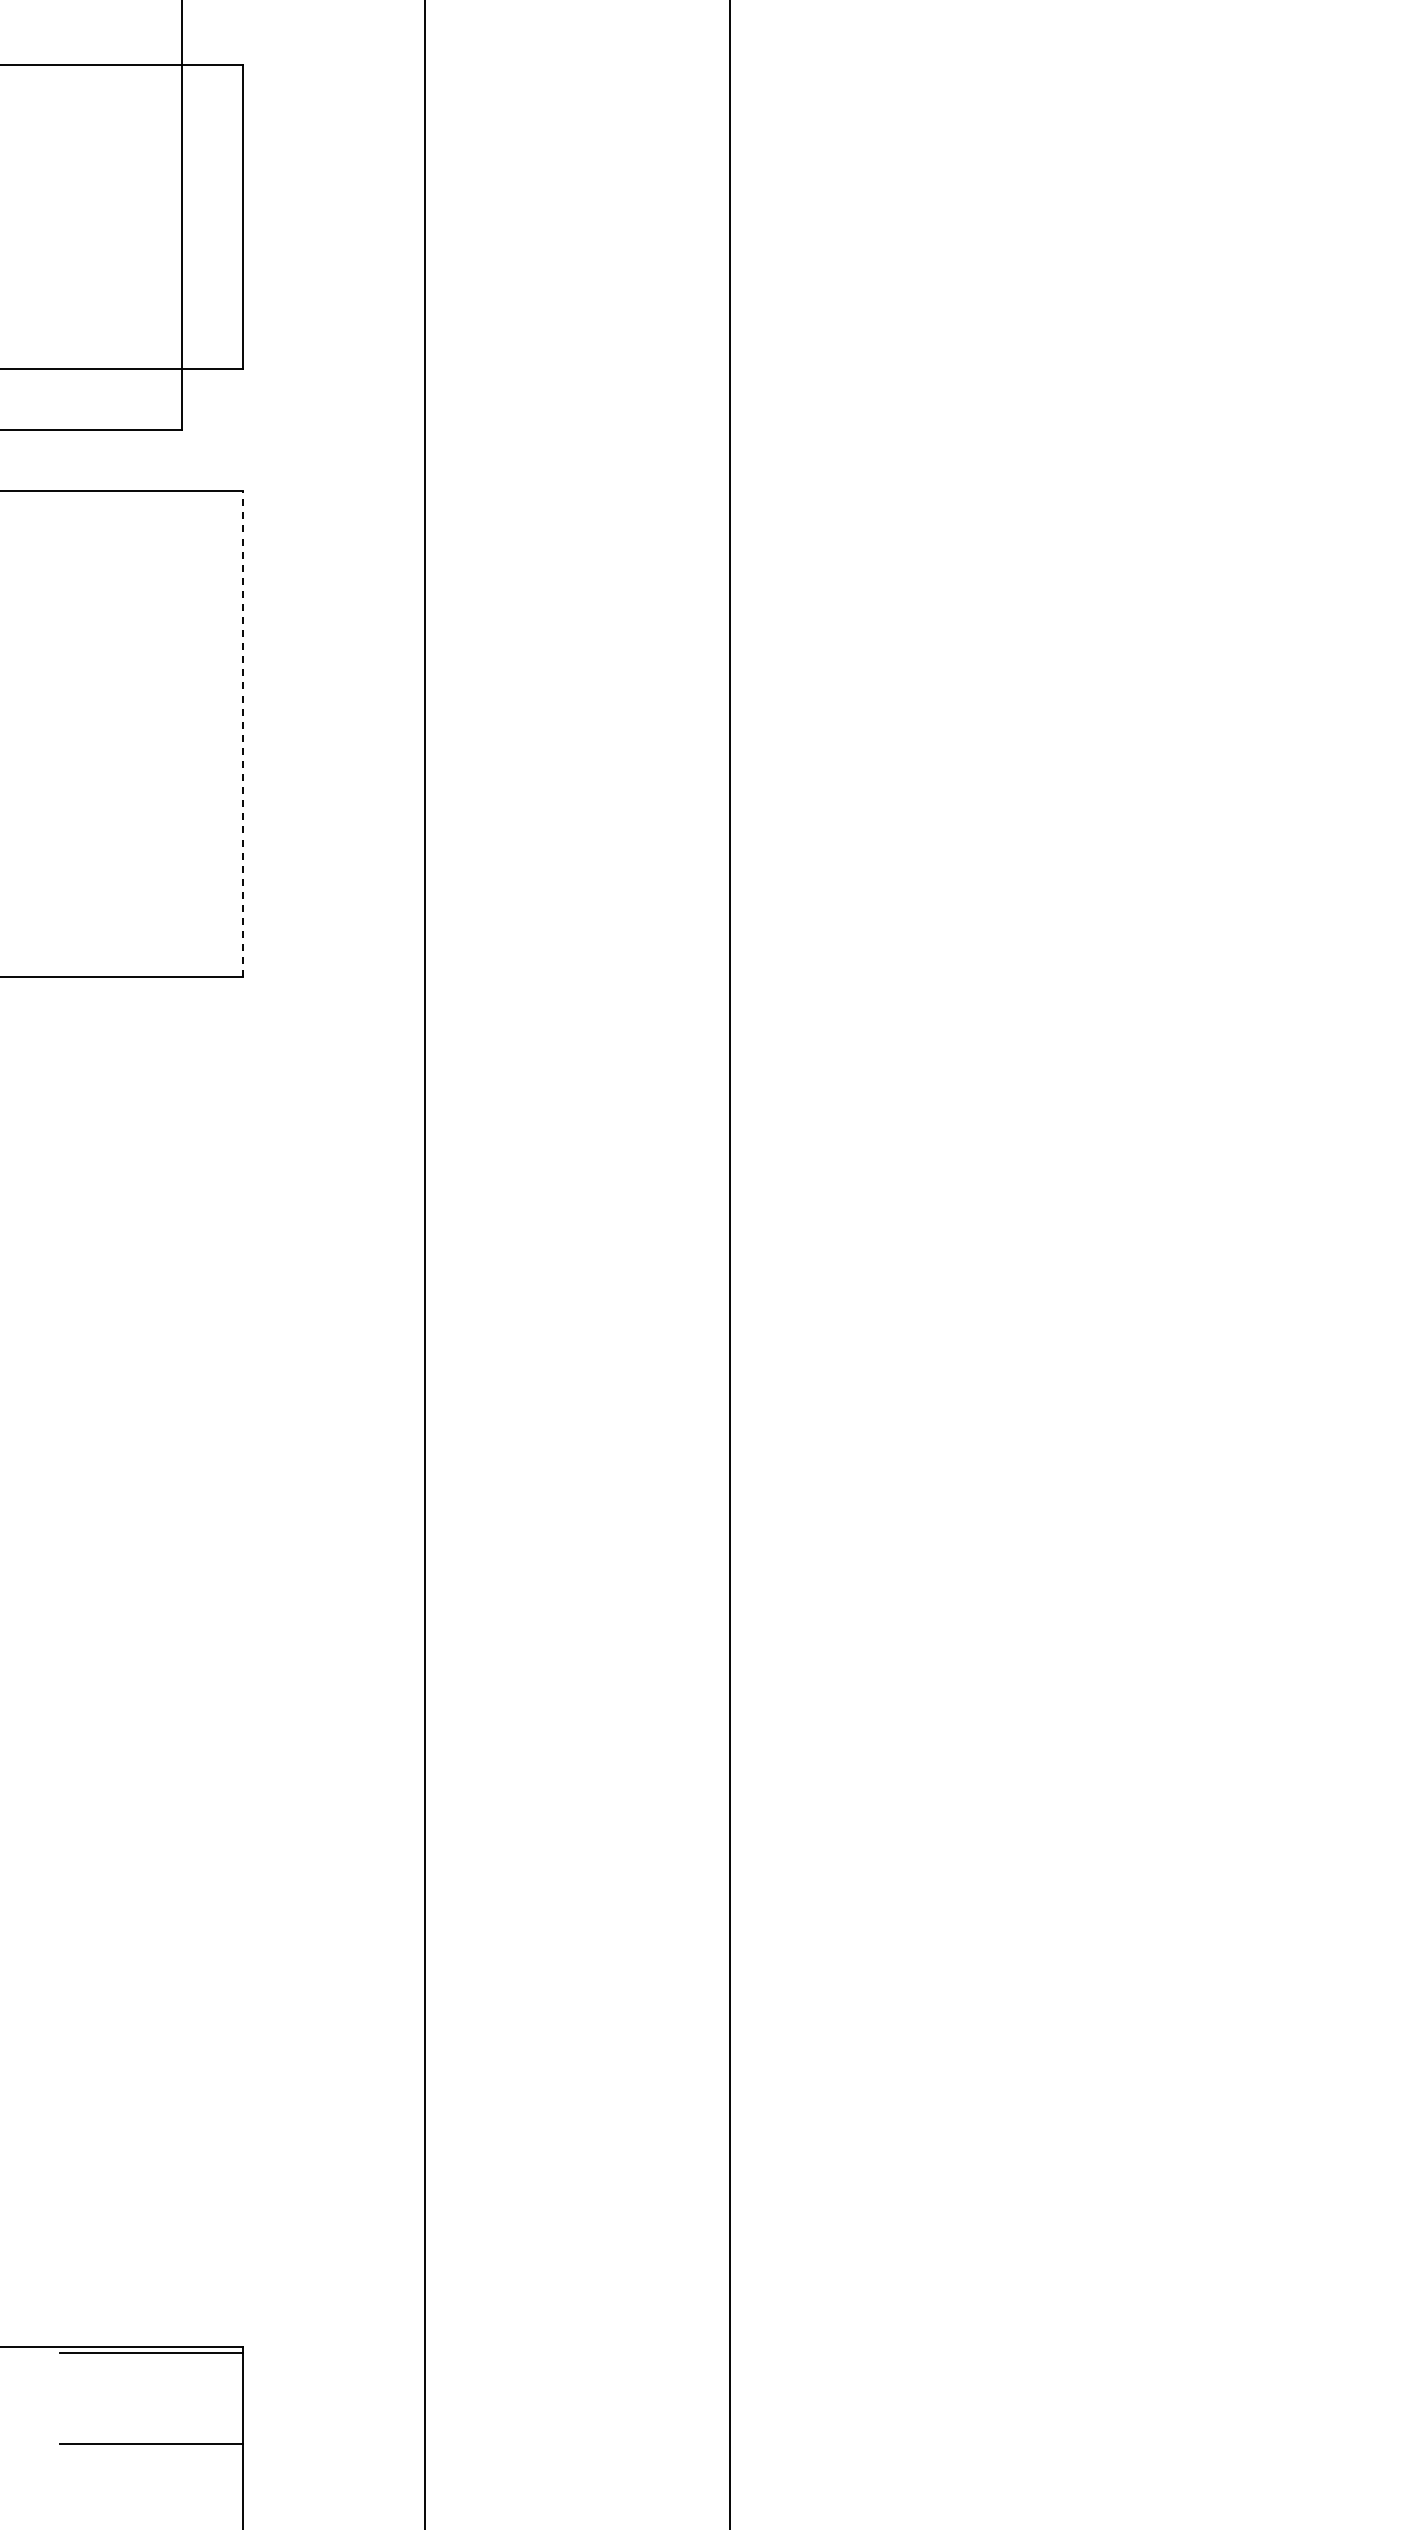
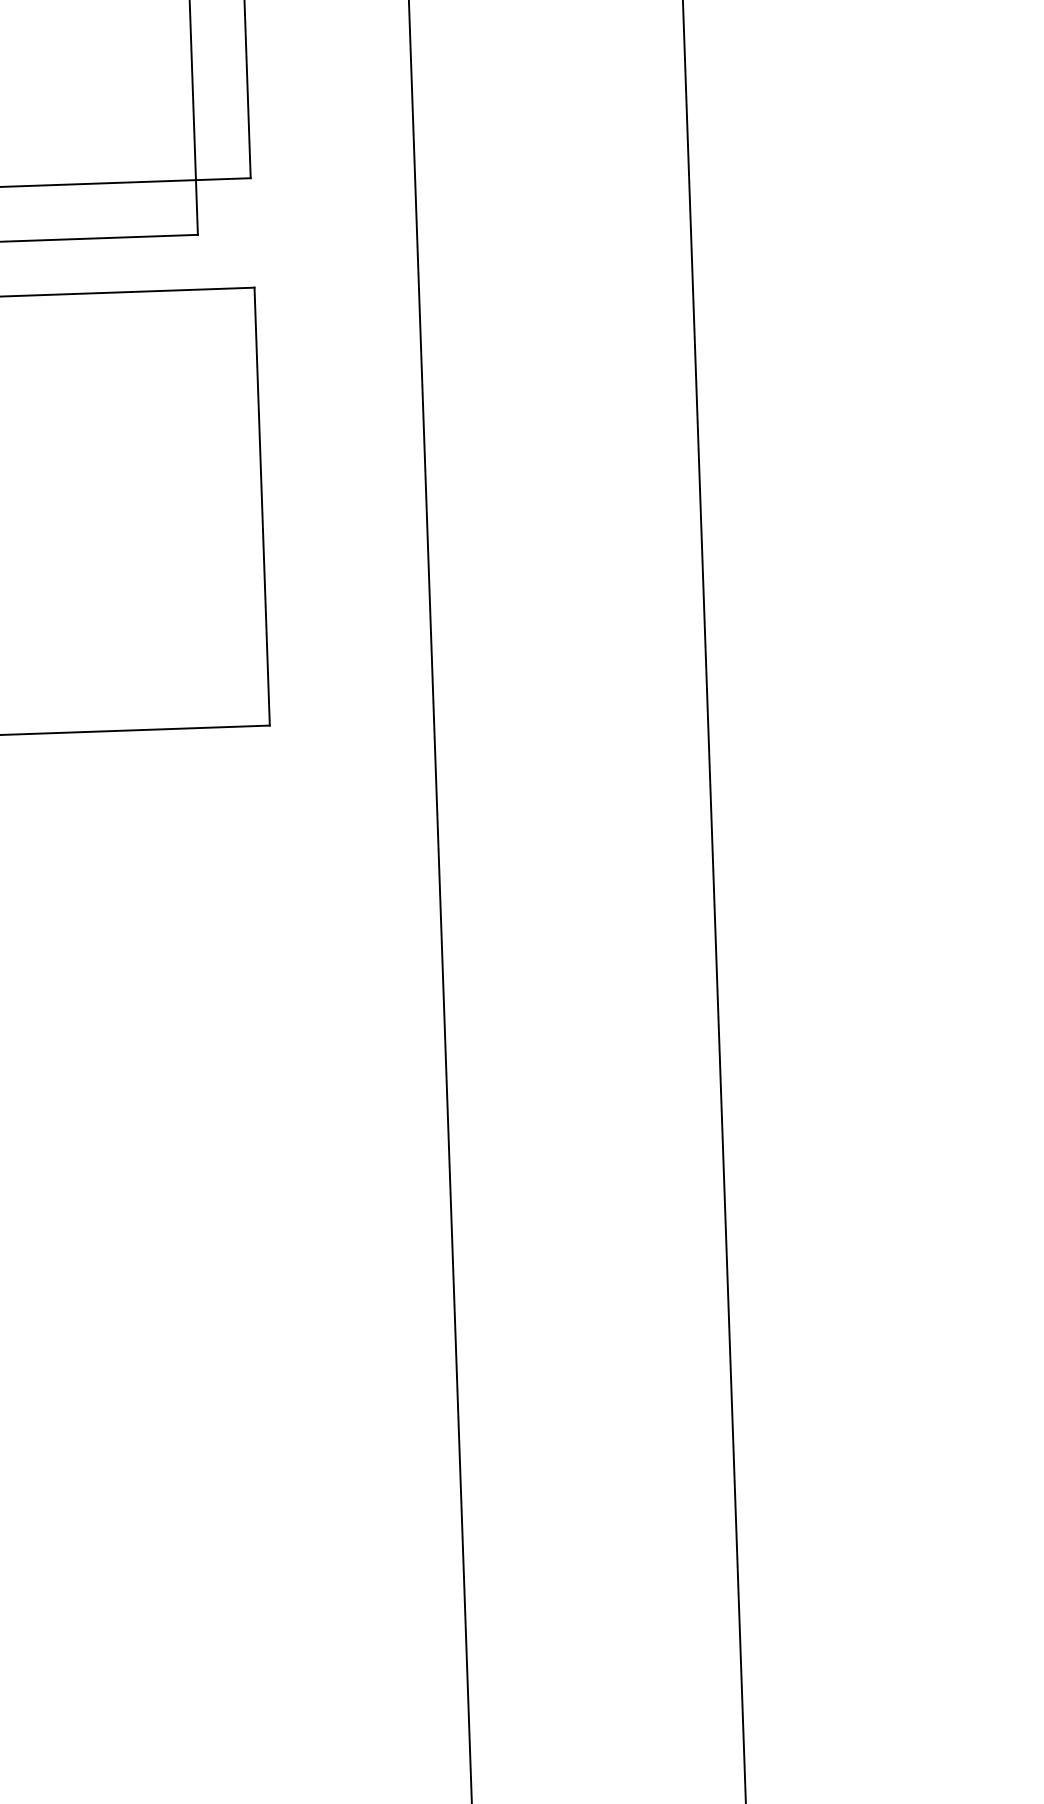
line: (242, 733) -> (261, 506), dashed -> solid

